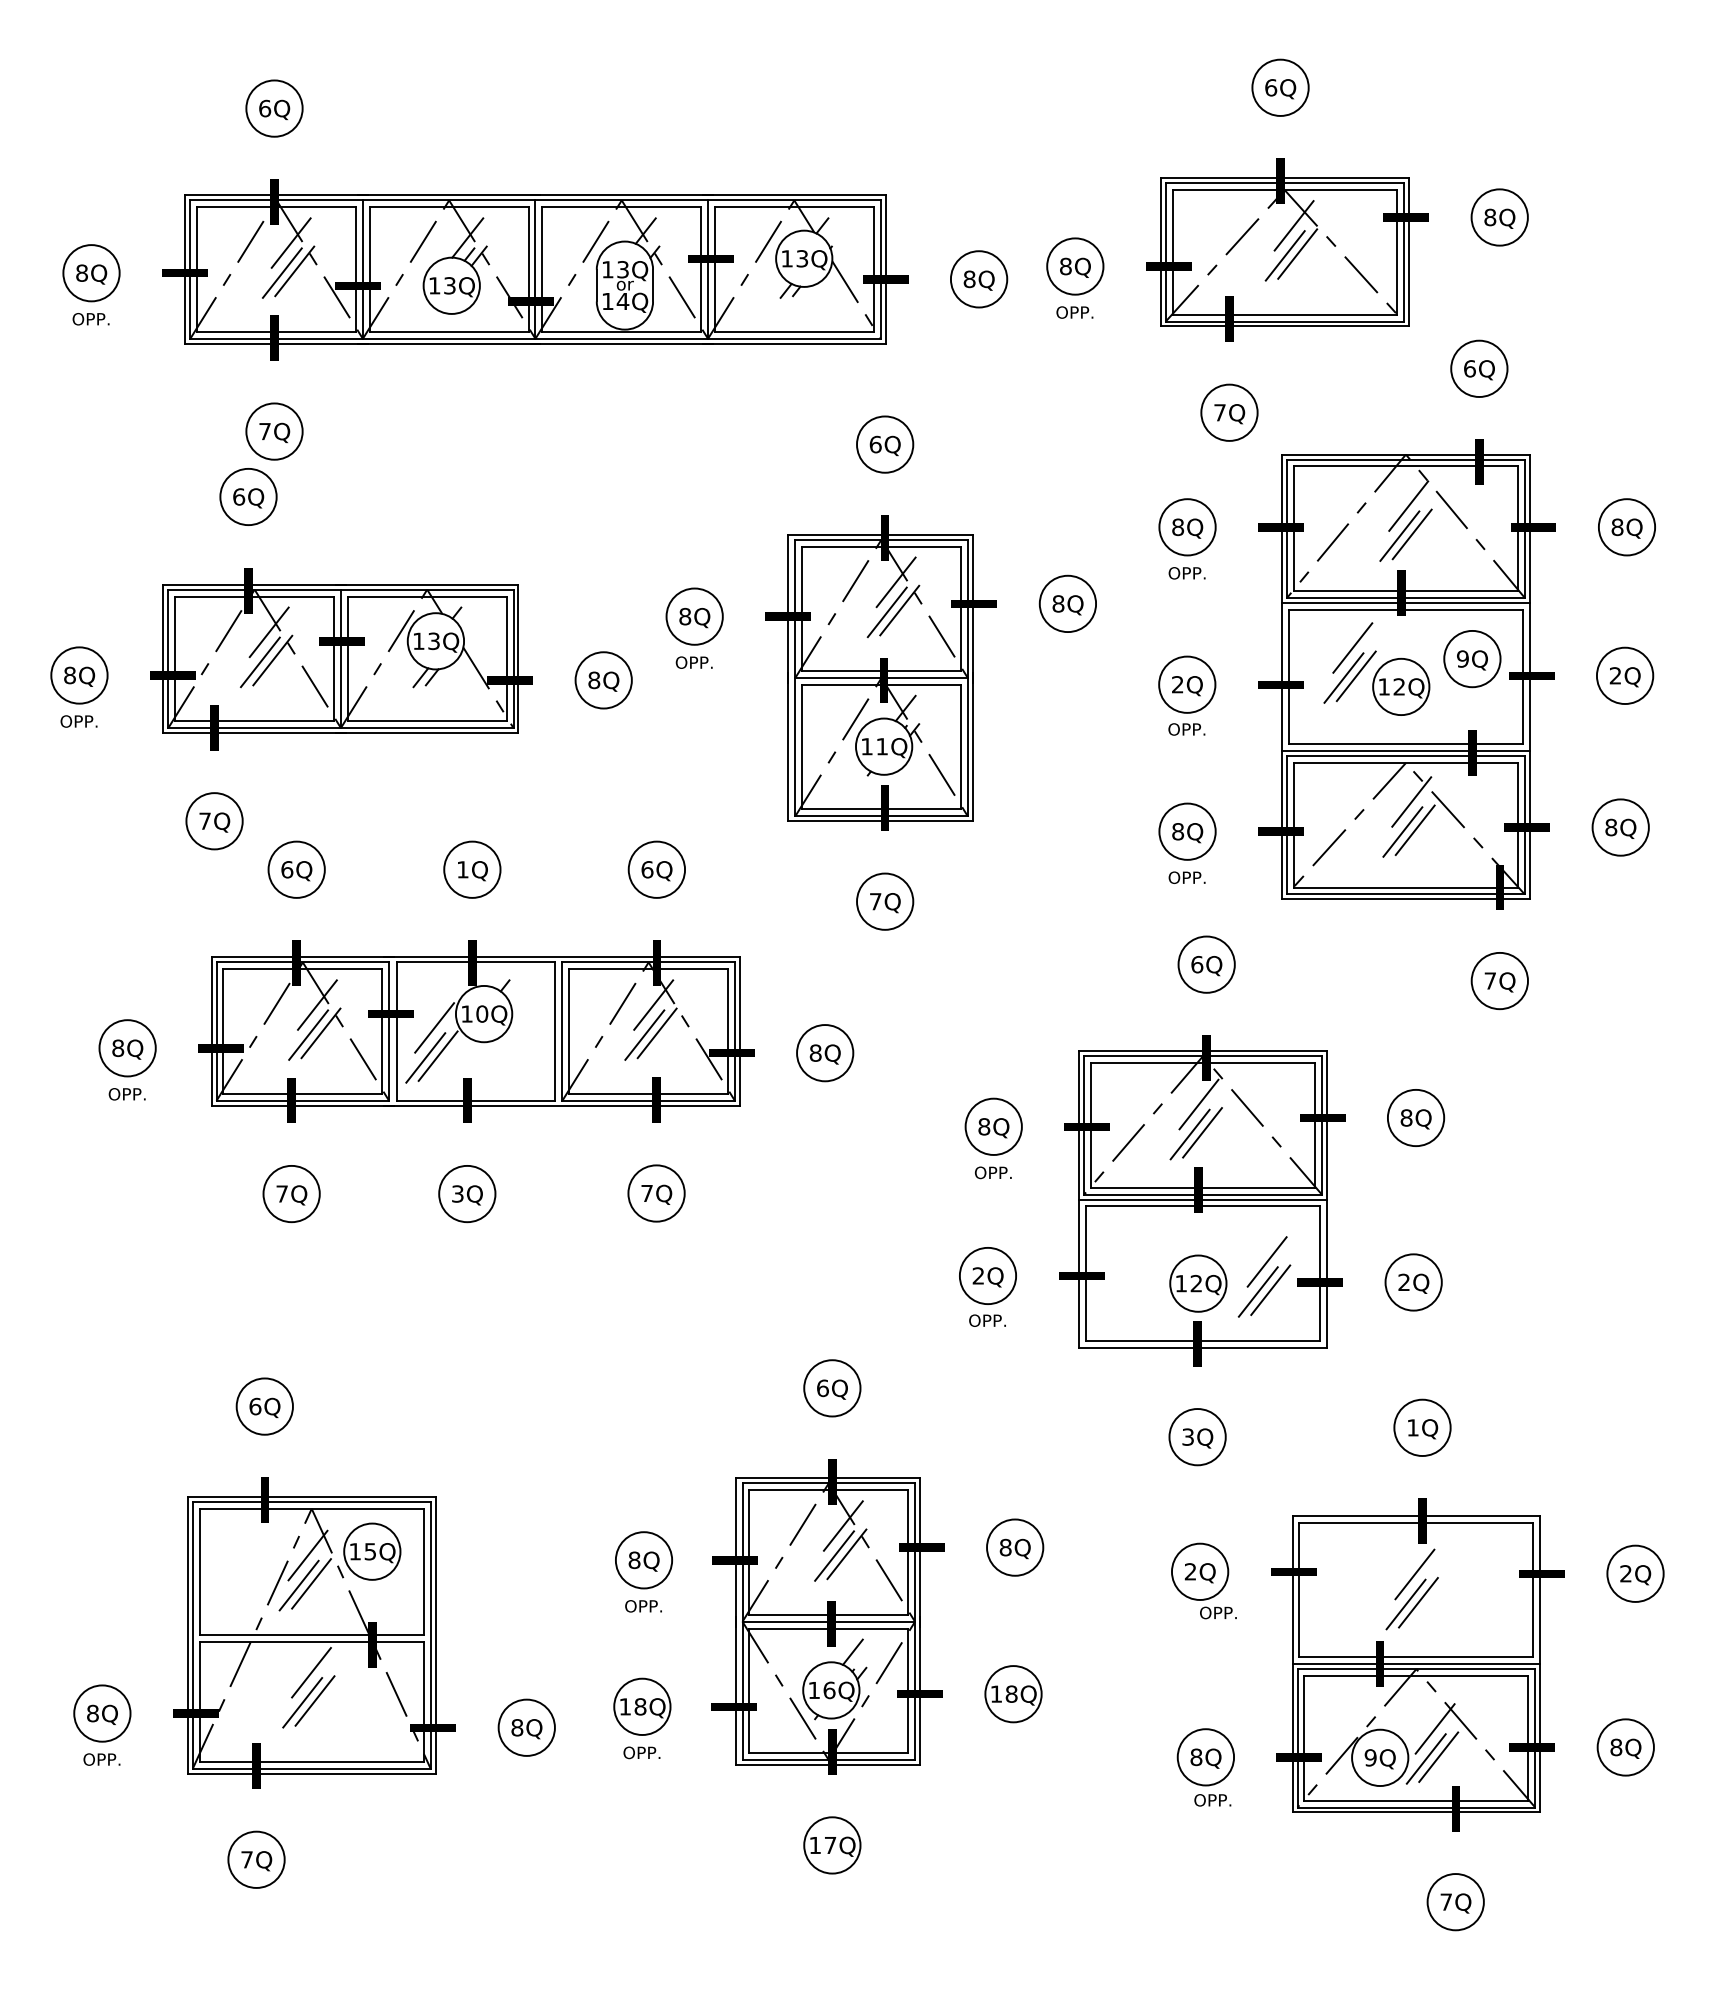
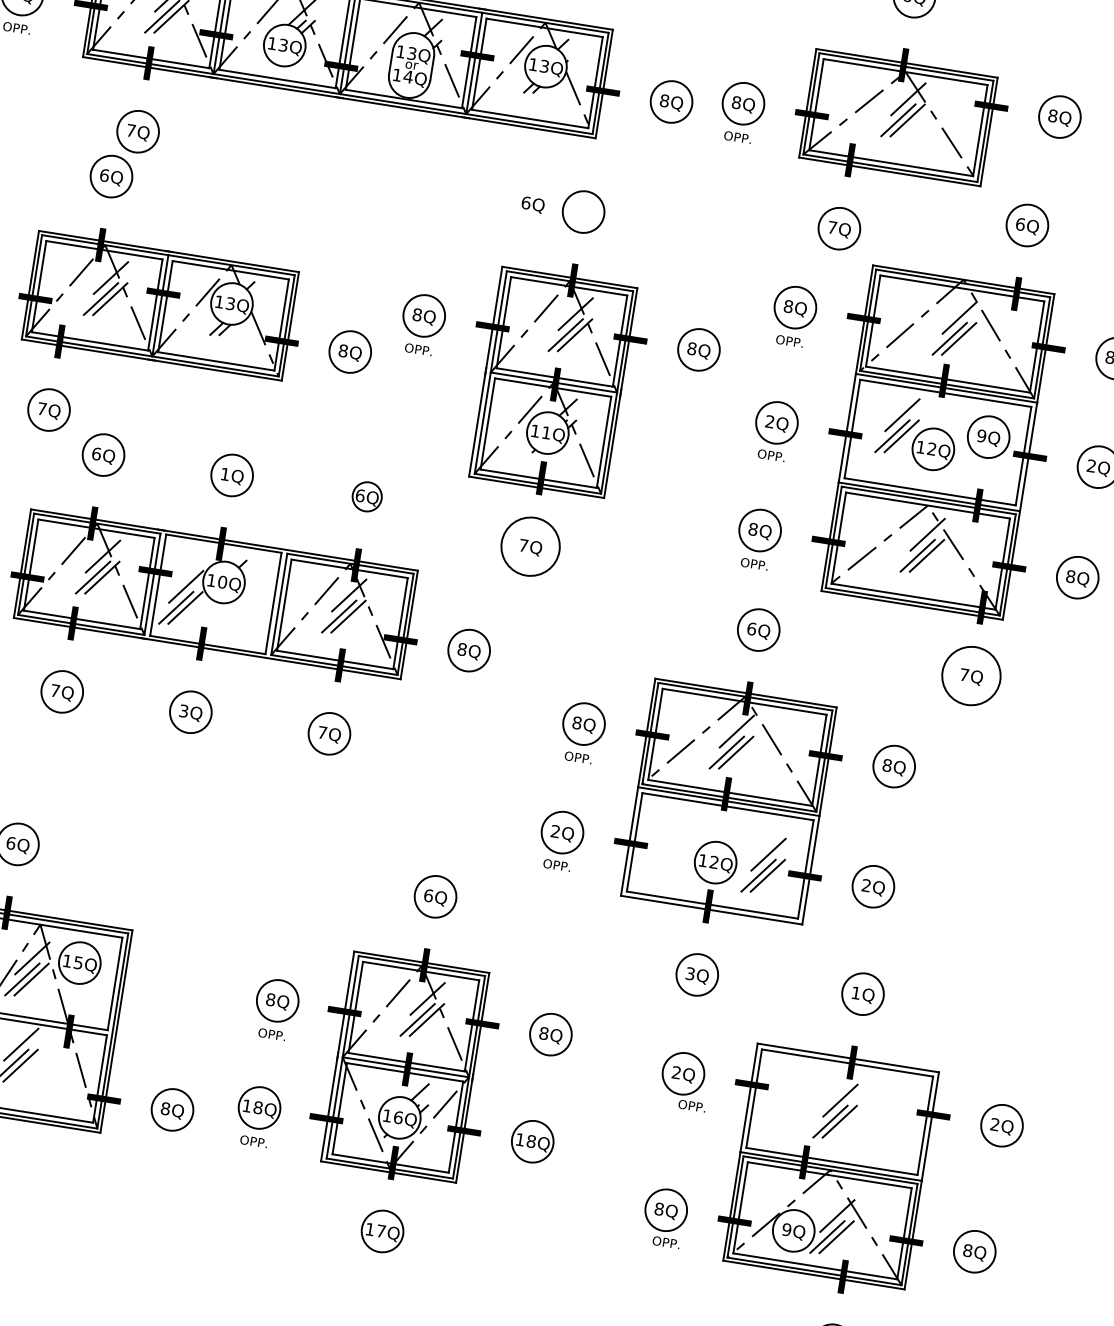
text: (884, 445) -> (532, 204), moved
circle: (656, 869) -> (366, 496), size x0.7
circle: (885, 901) -> (530, 546), size x1.4
circle: (1499, 980) -> (971, 675), size x1.4

